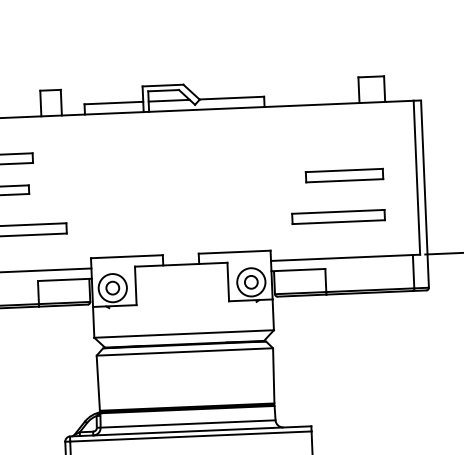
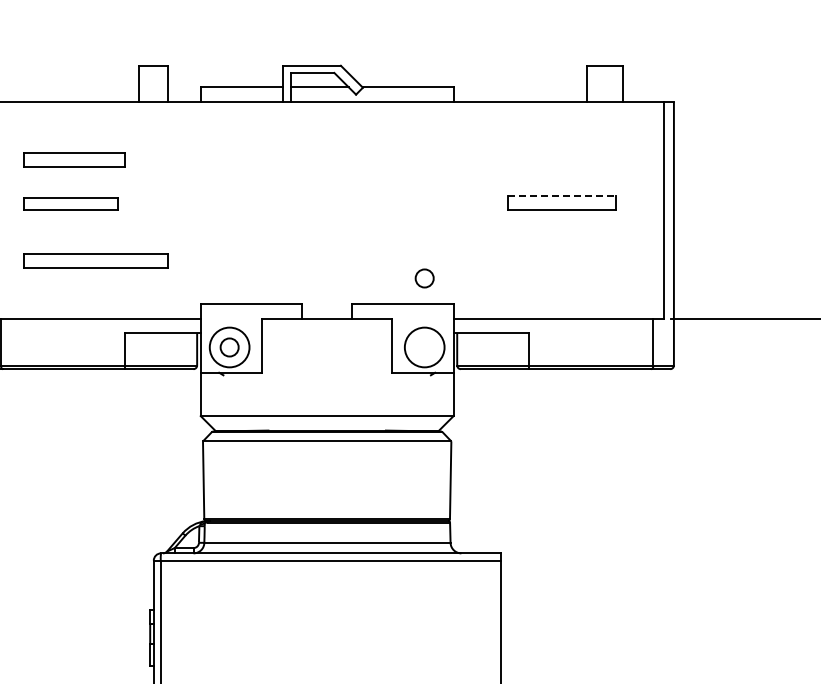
line: (344, 170) -> (562, 195), solid -> dashed
part: (338, 216) -> (550, 260), removed
circle: (251, 282) -> (424, 278), moved

